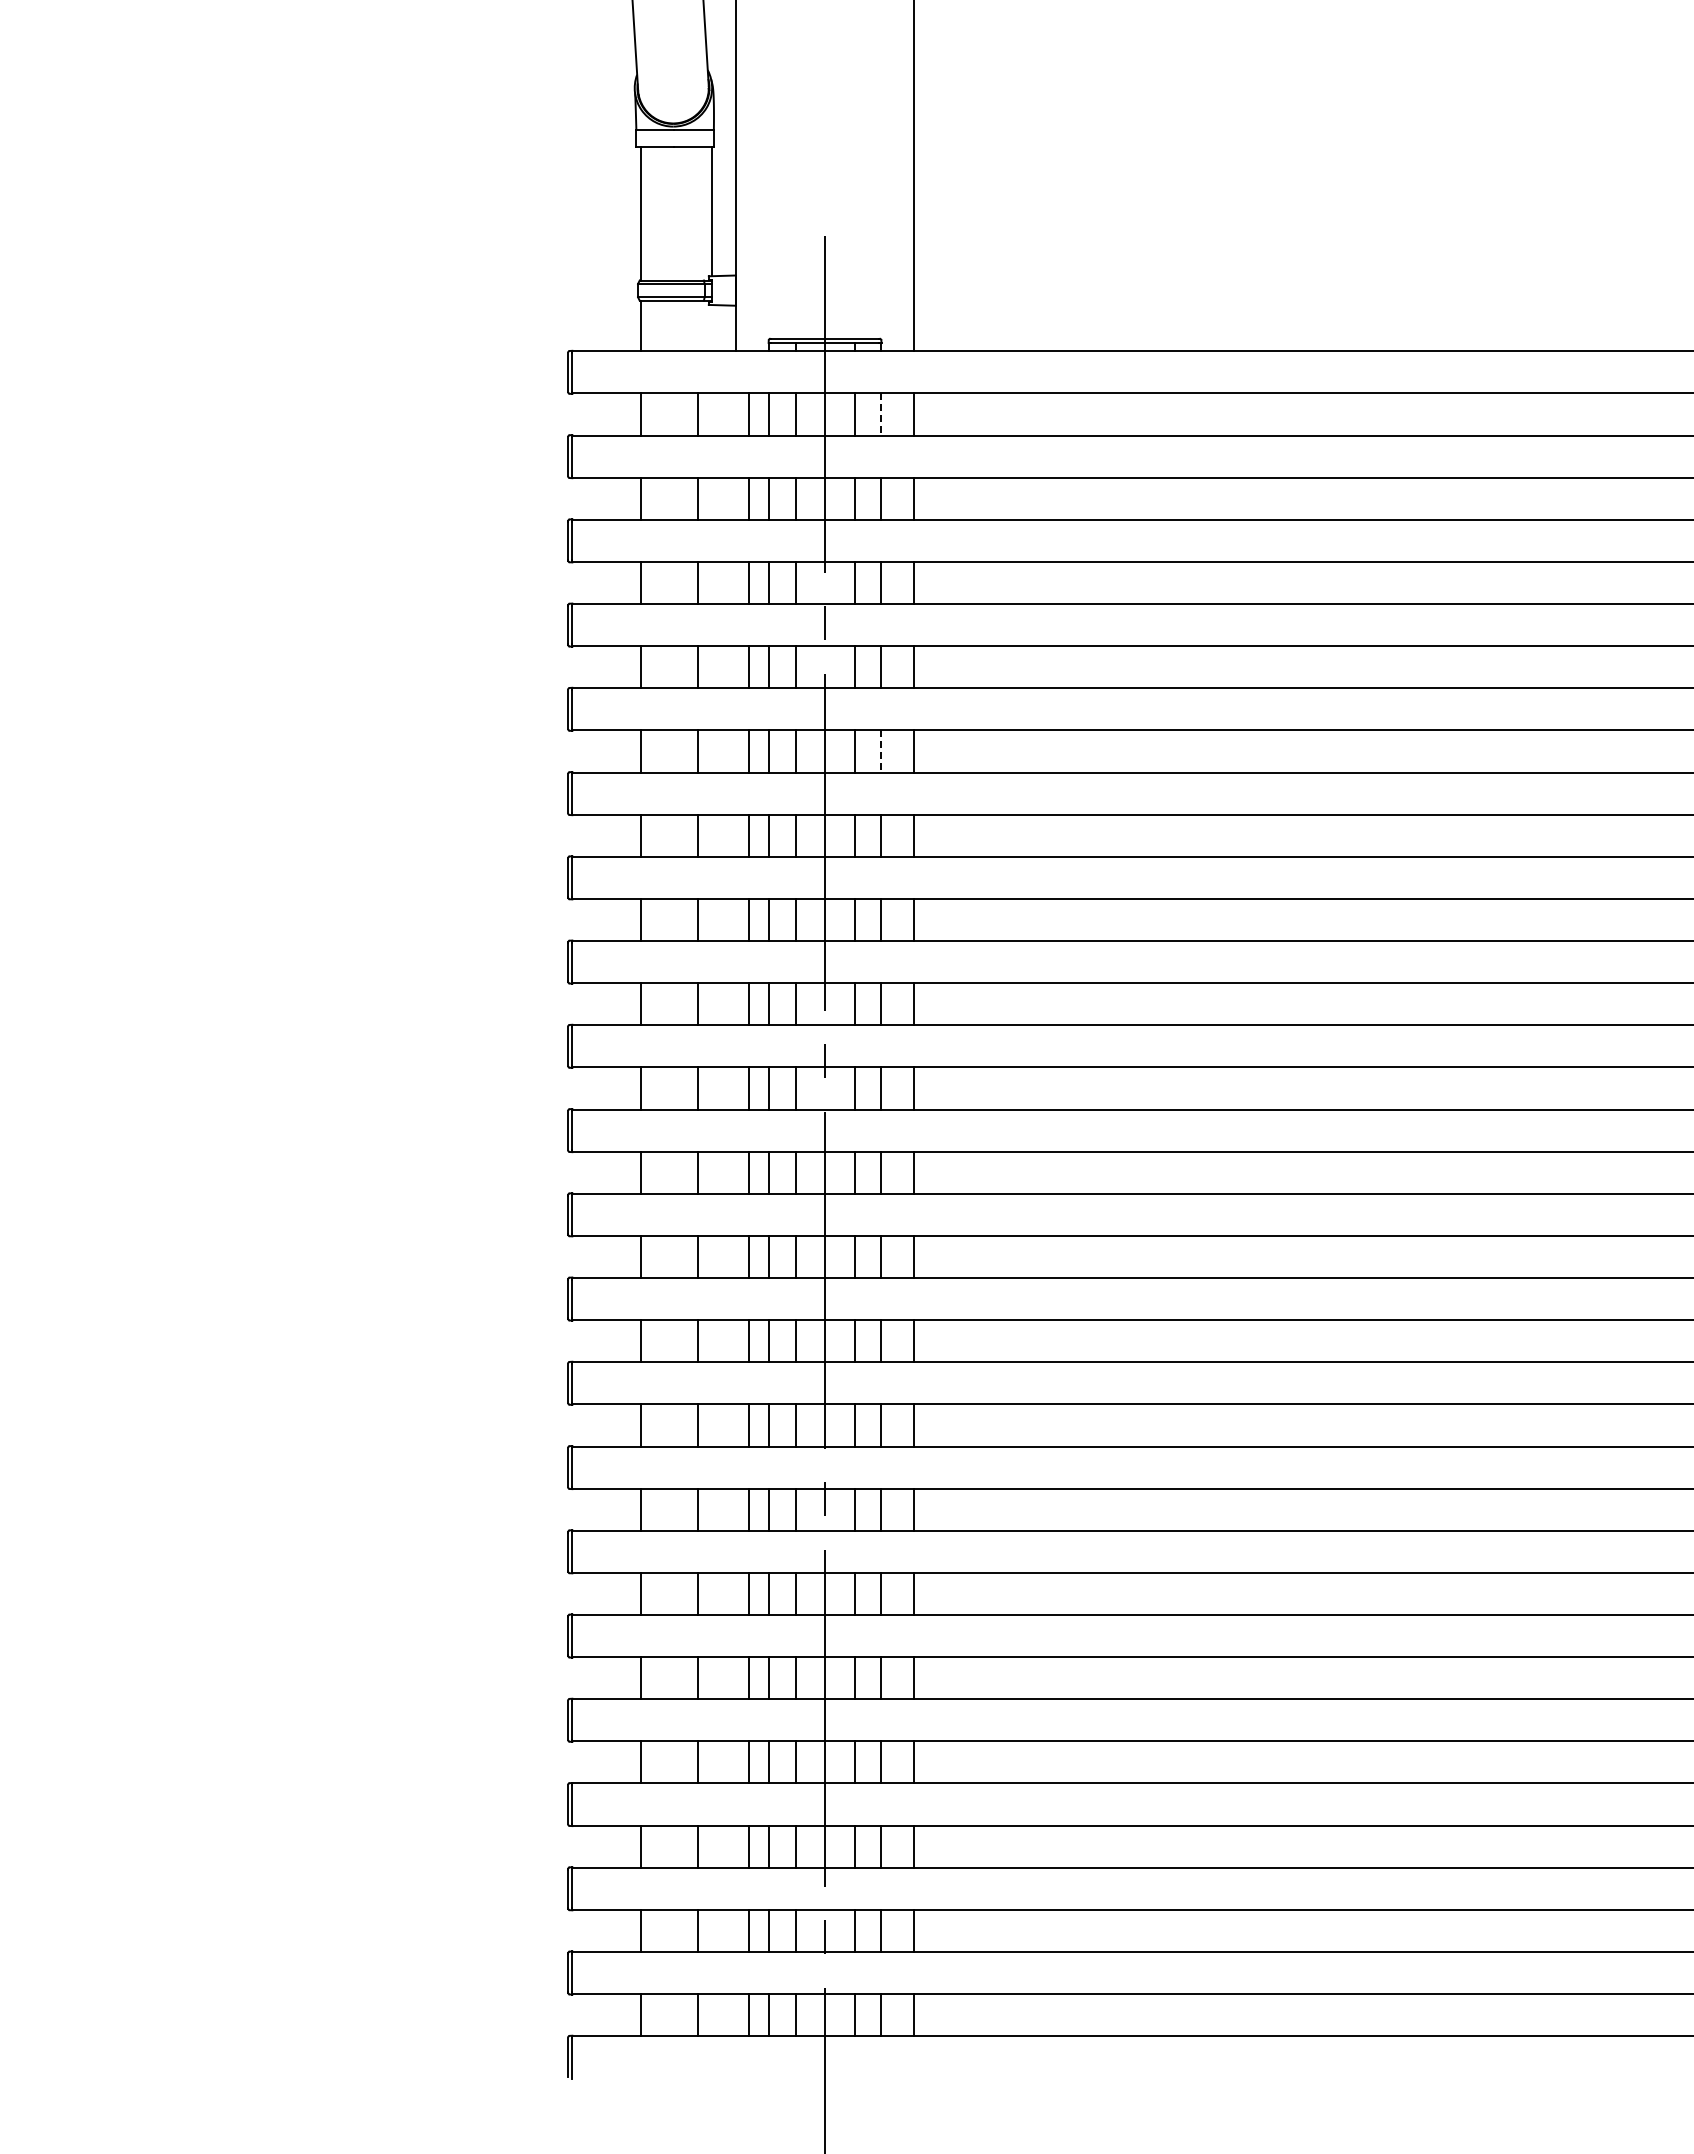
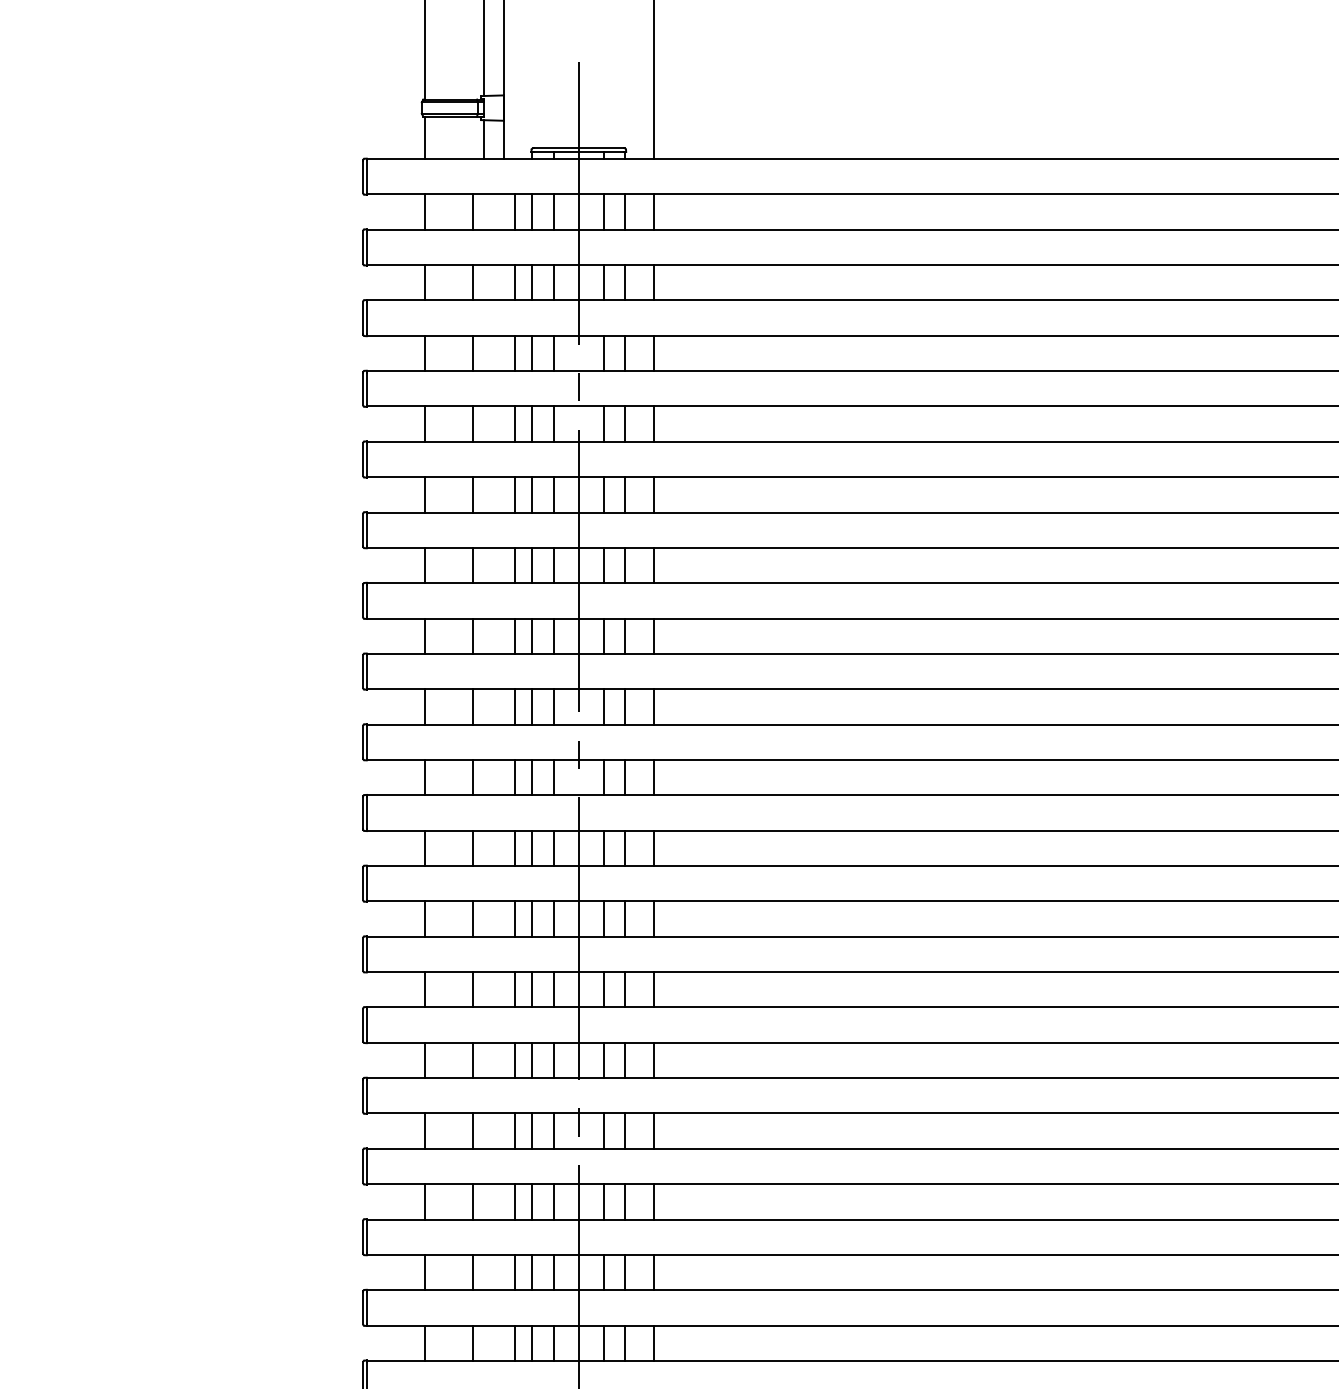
line: (712, 328) -> (484, 139), added
line: (880, 415) -> (625, 212), dashed -> solid
line: (880, 751) -> (625, 494), dashed -> solid

